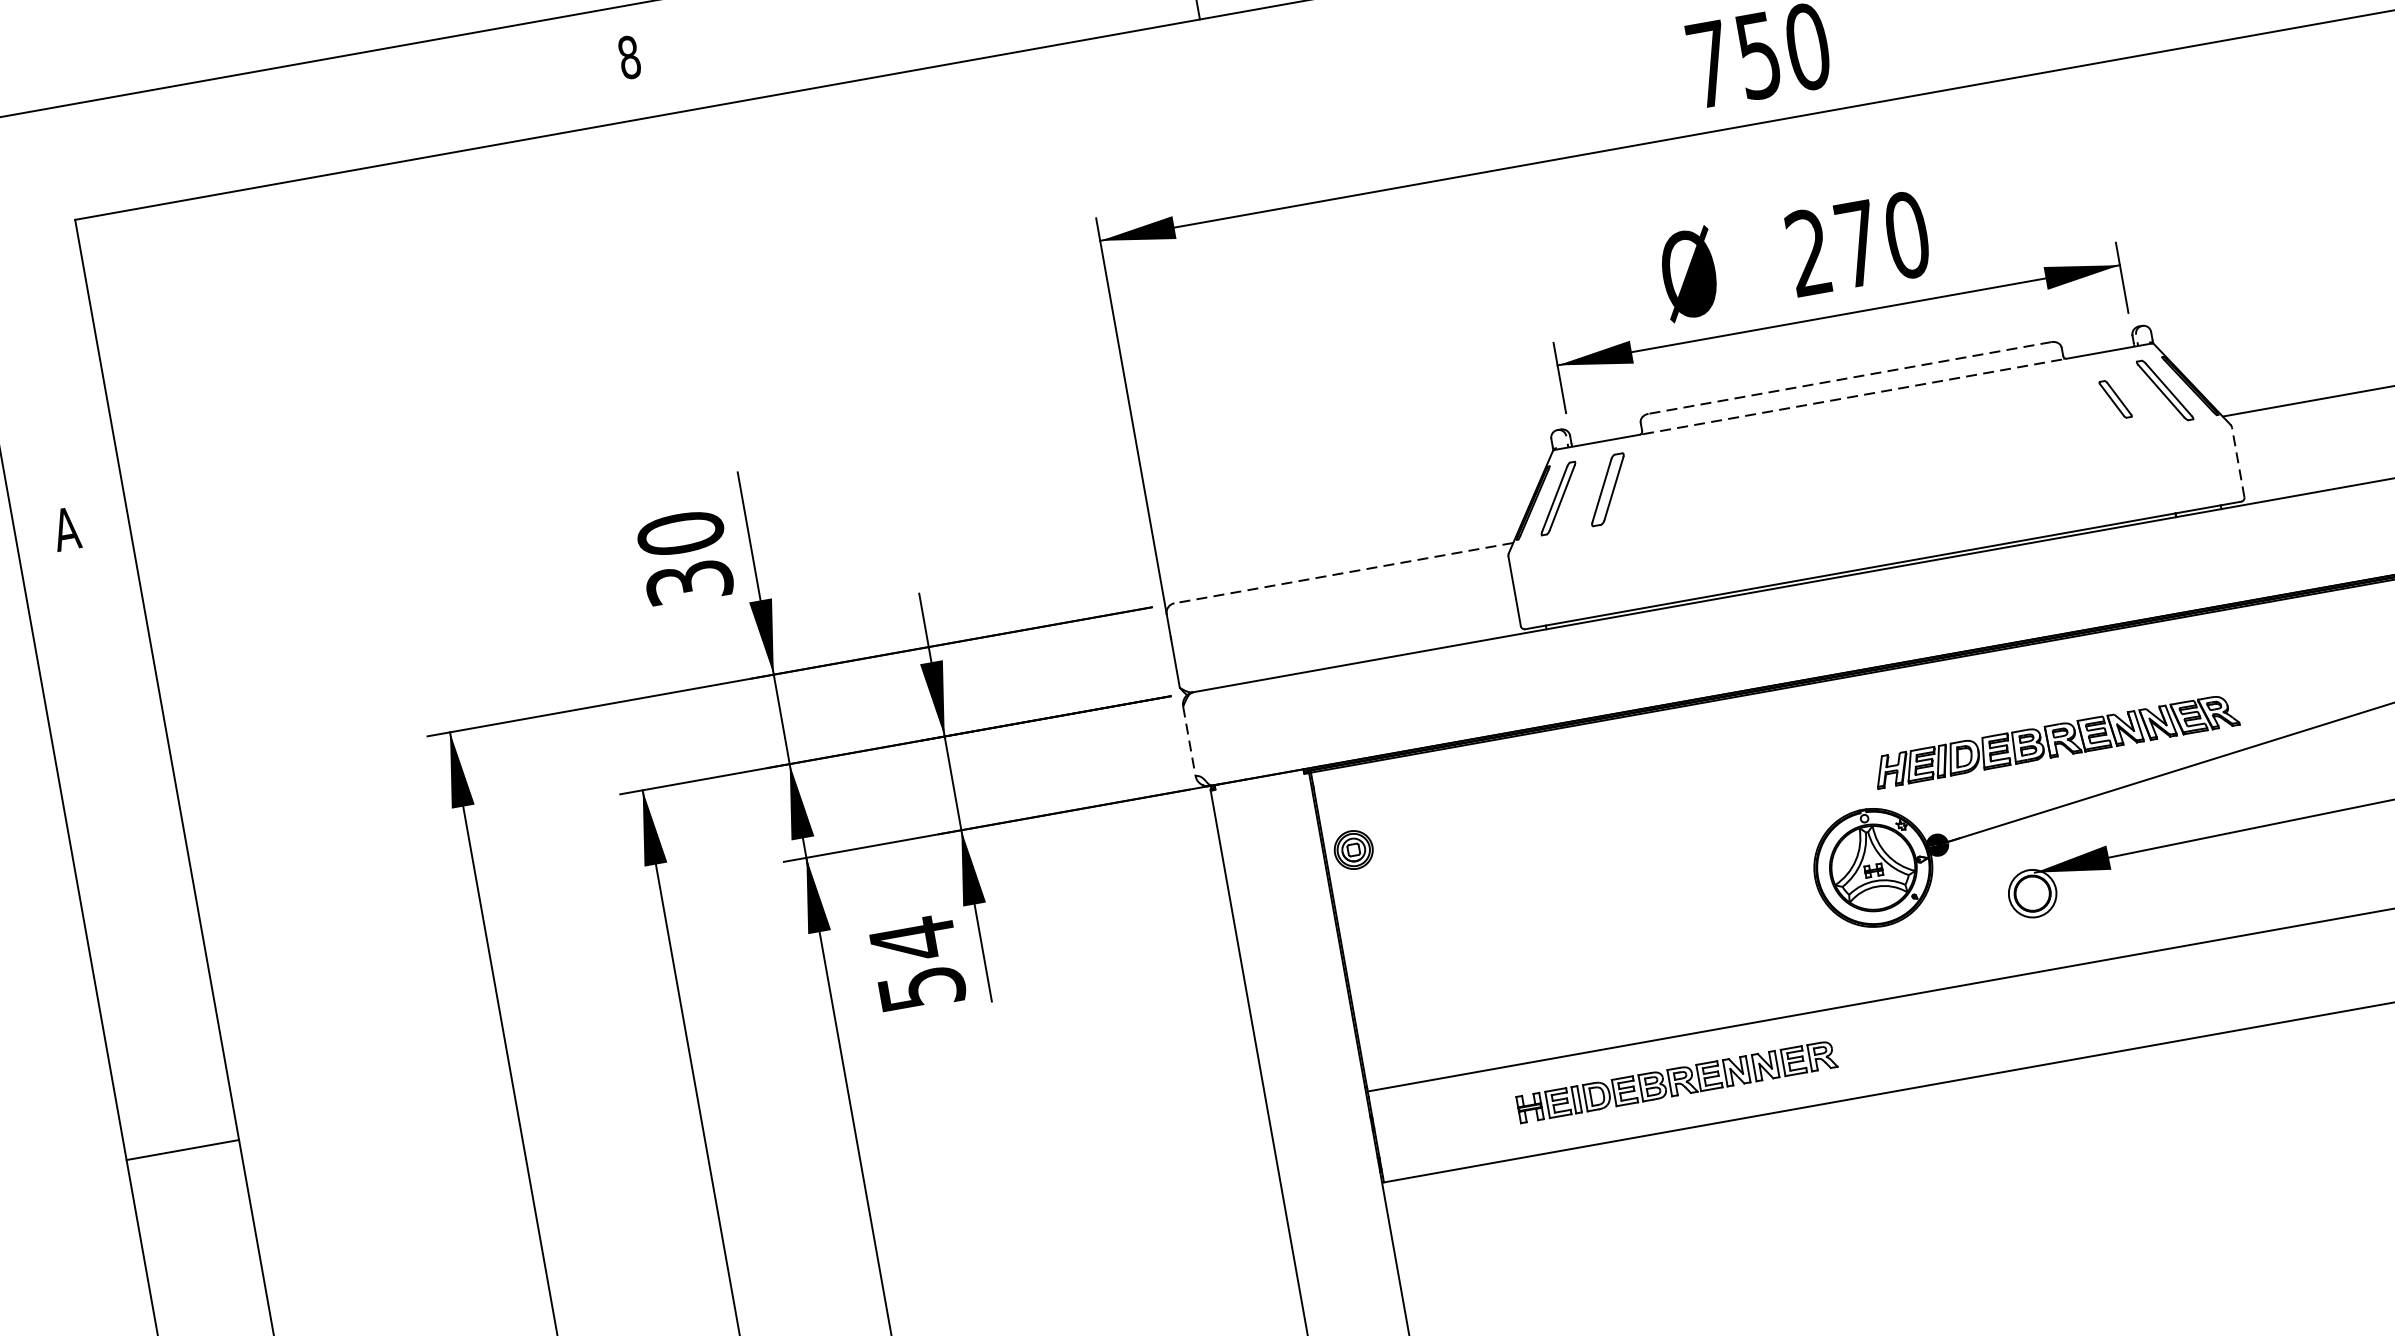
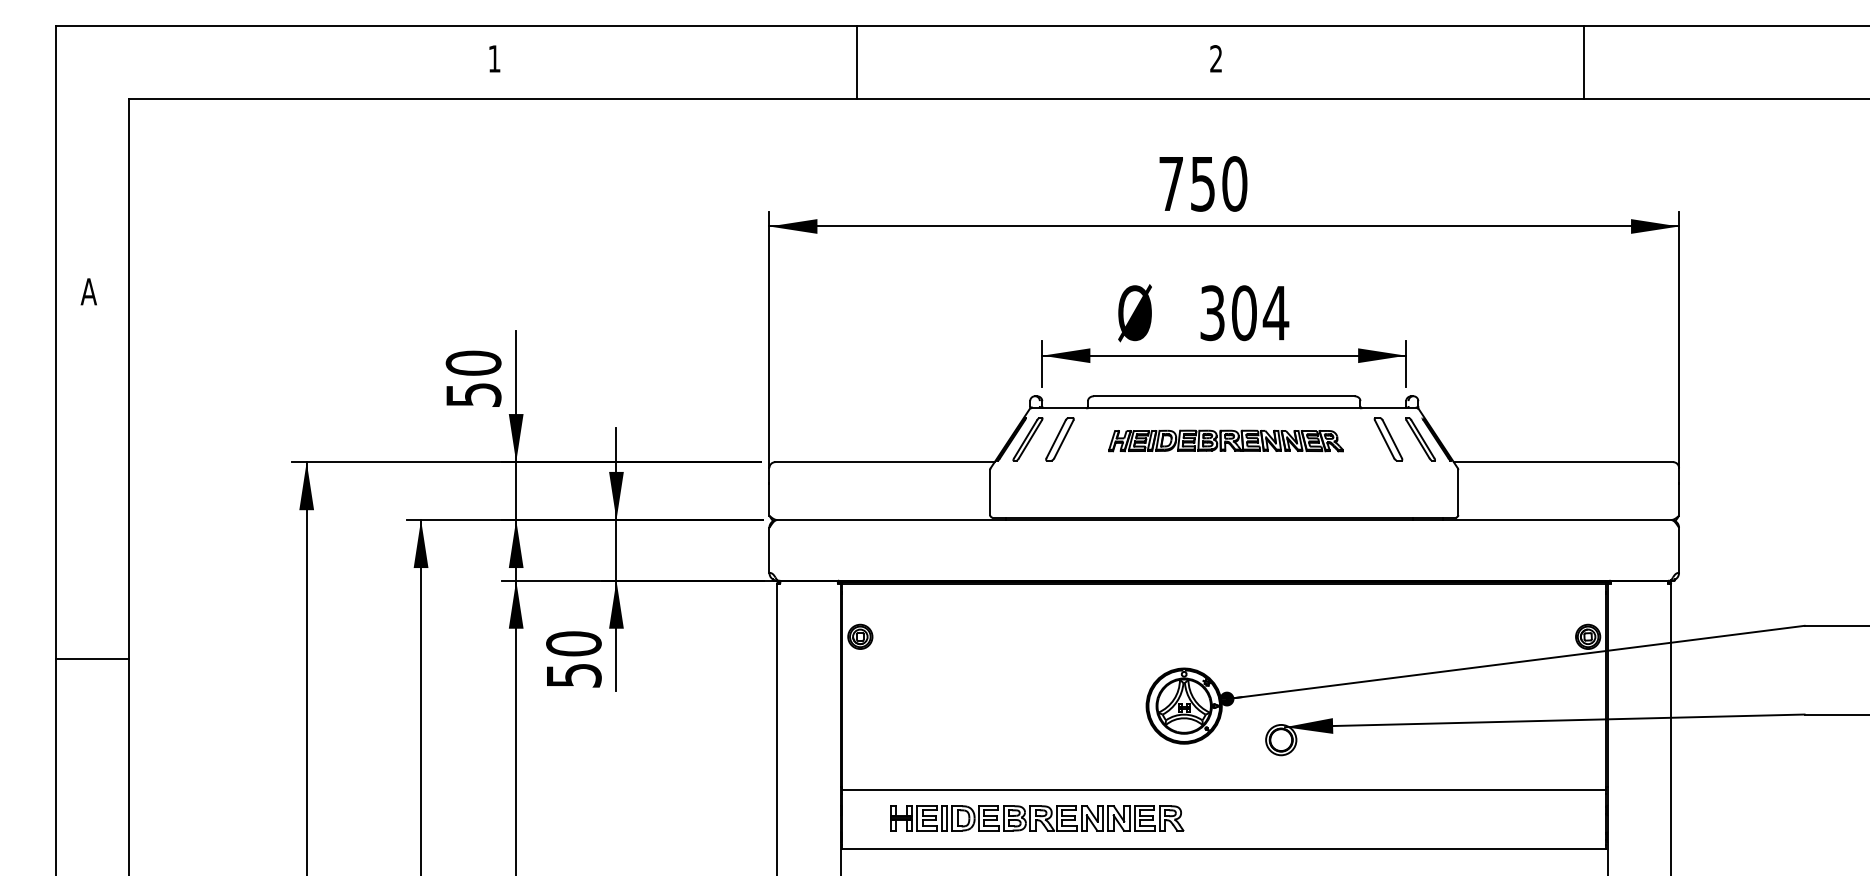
text: (629, 56) -> (494, 58), 8 -> 1
text: (1858, 244) -> (1244, 313), 270 -> 304
line: (1848, 378) -> (1223, 396), dashed -> solid
line: (1853, 396) -> (1224, 408), dashed -> solid
part: (2115, 399) -> (1388, 439), size x1.67
line: (2238, 462) -> (1458, 492), dashed -> solid
line: (1344, 573) -> (885, 462), dashed -> solid
text: (687, 582) -> (472, 394), 30 -> 50
part: (2055, 740) -> (1225, 440), moved
line: (1189, 741) -> (769, 550), dashed -> solid
text: (912, 939) -> (573, 643), 54 -> 50
part: (1677, 1081) -> (1037, 818), size x1.43
line: (182, 1150) -> (92, 659), moved

